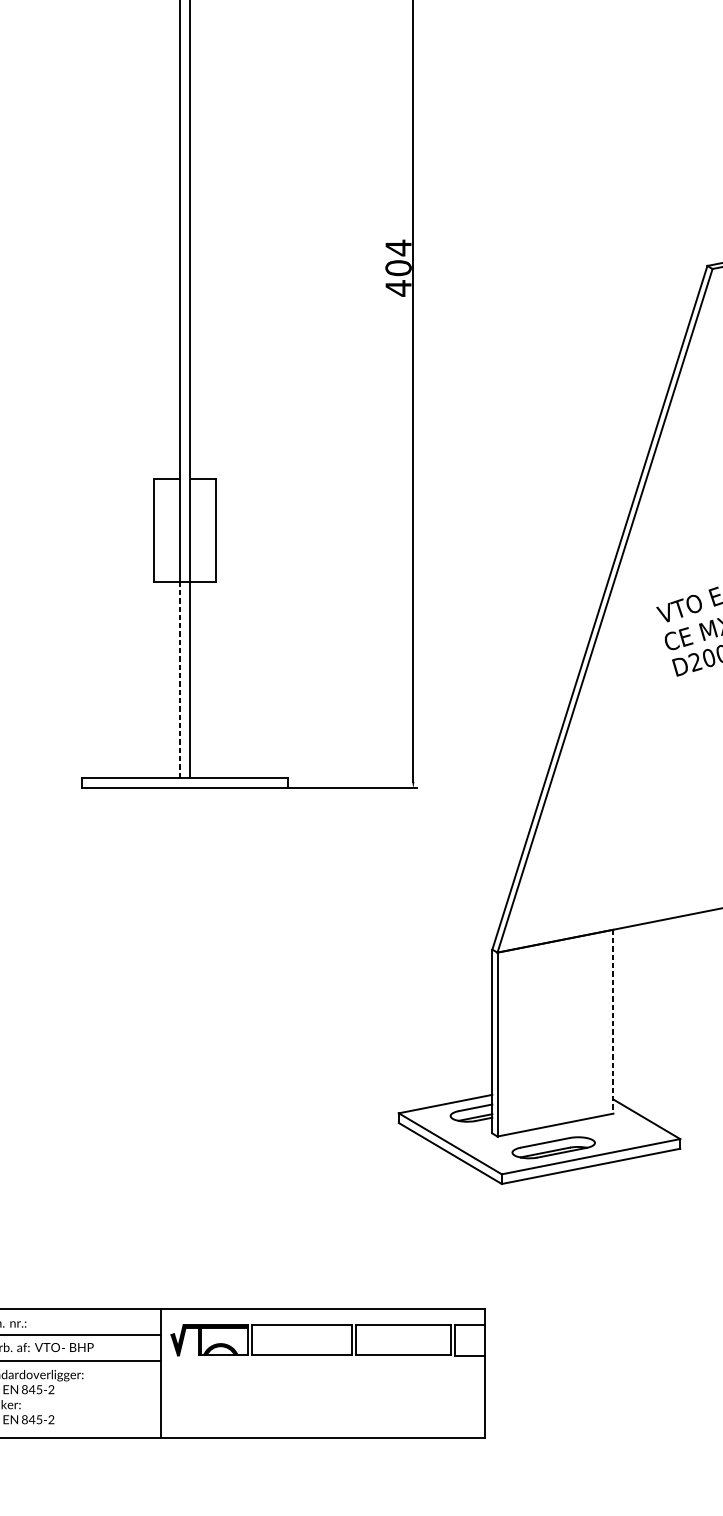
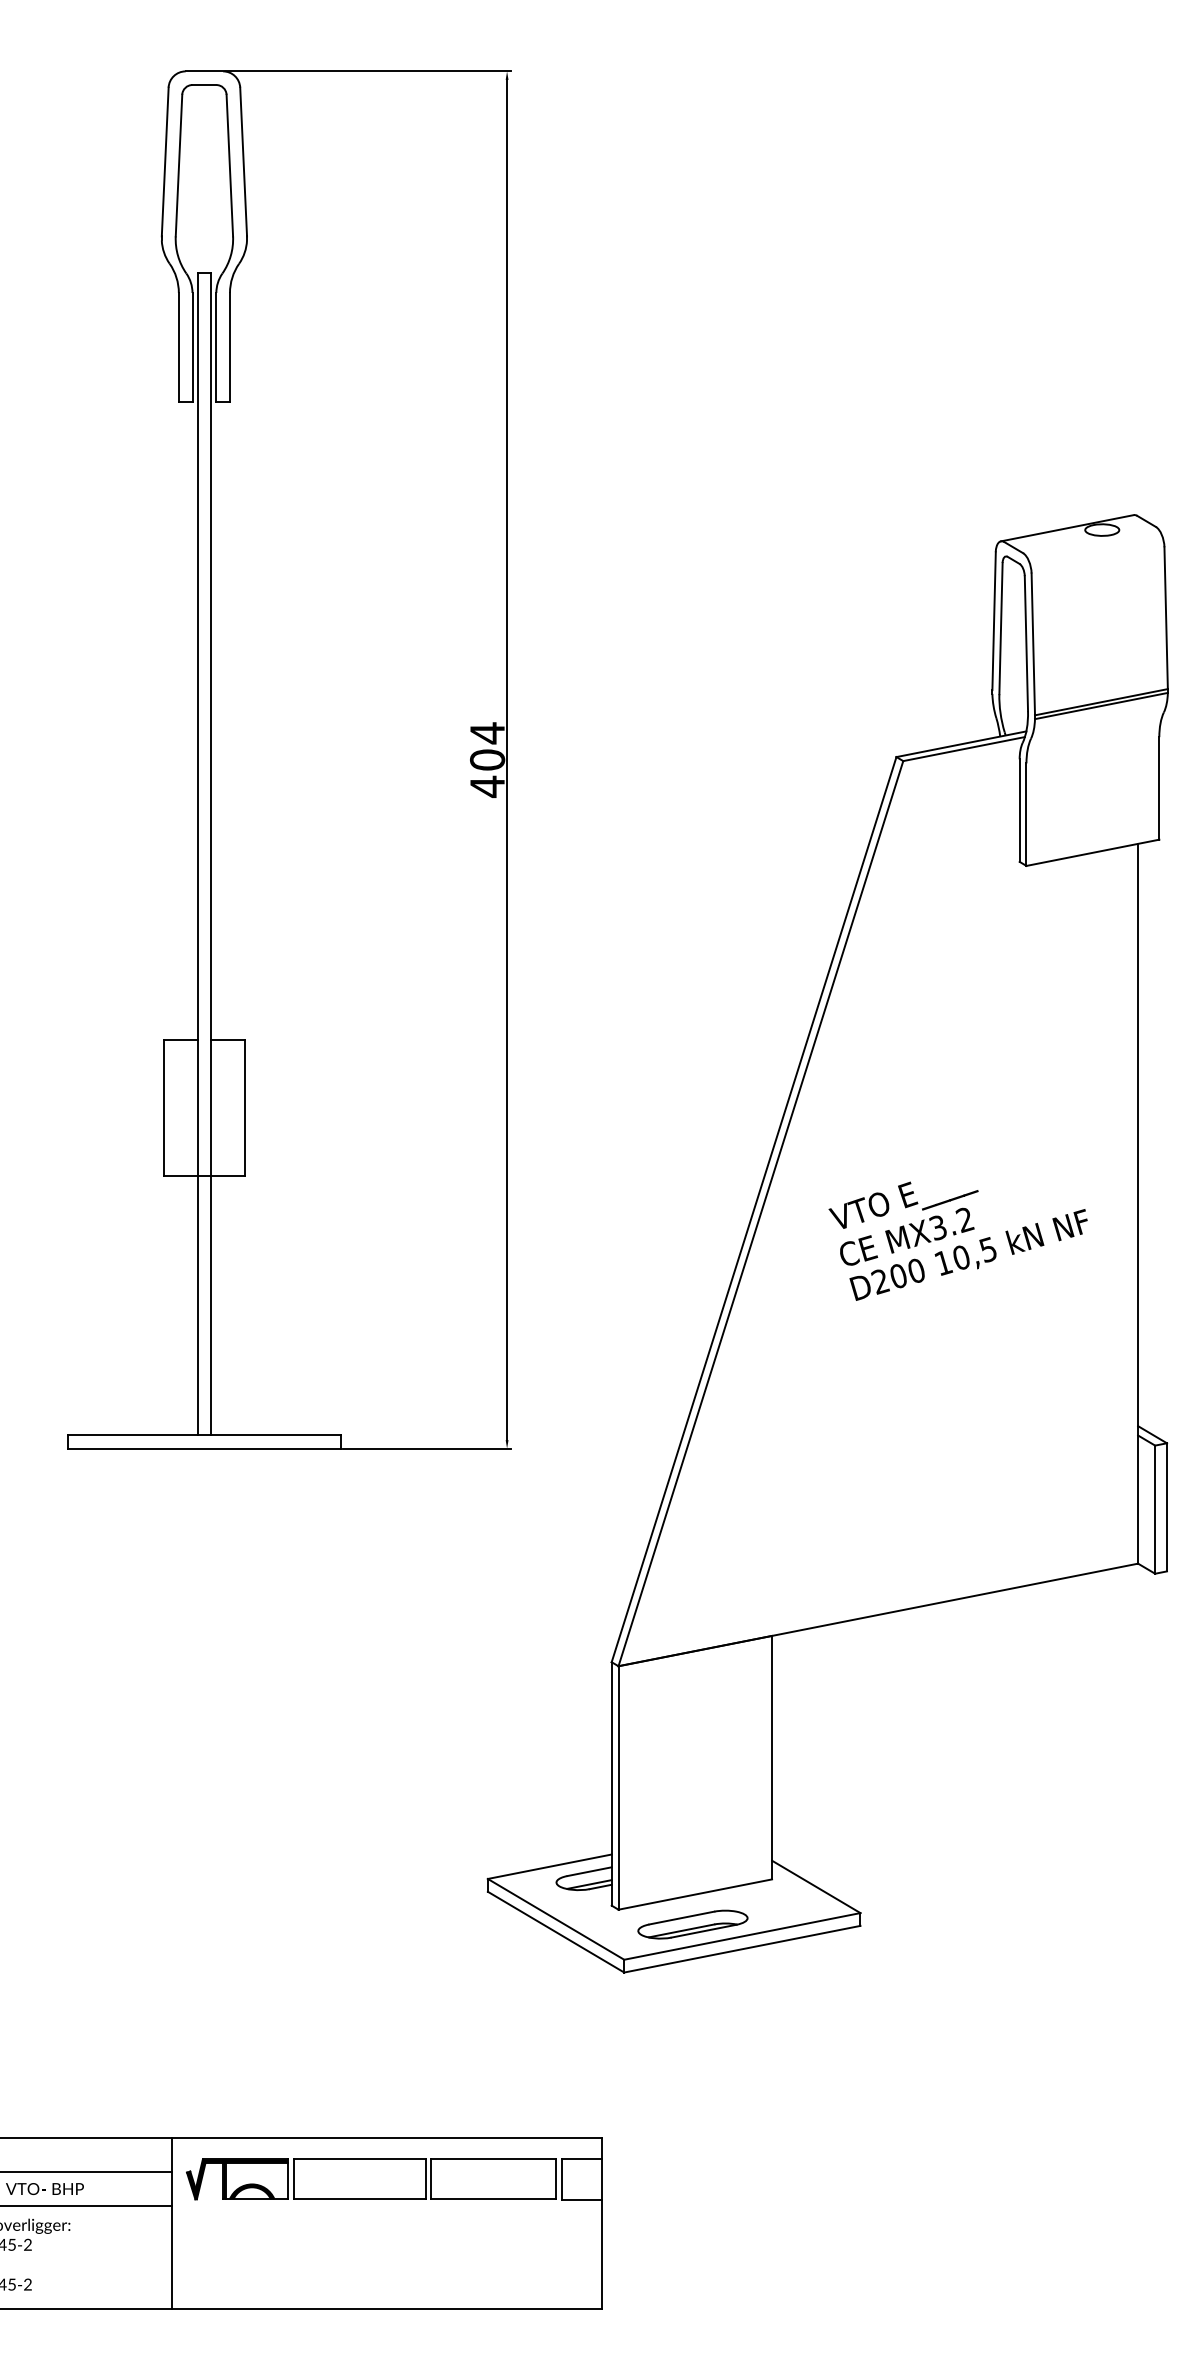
line: (179, 680) -> (197, 1305), dashed -> solid
line: (613, 1021) -> (772, 1757), dashed -> solid

